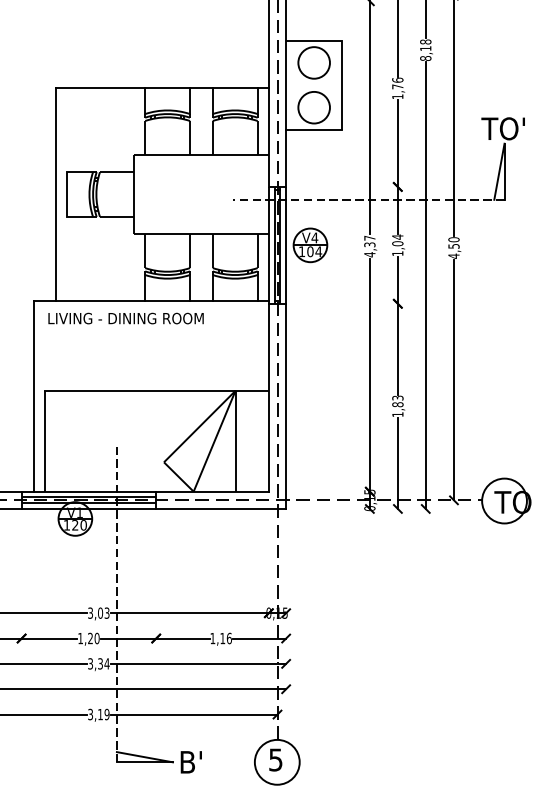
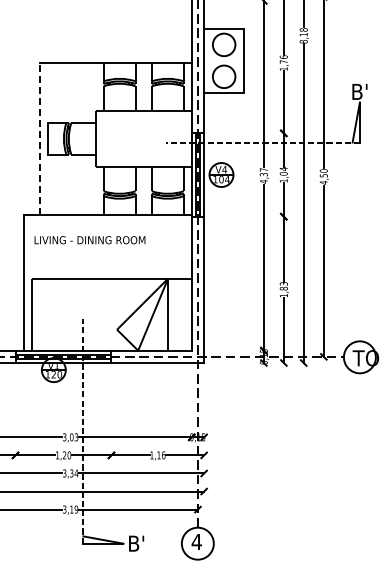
text: (502, 128) -> (358, 91), TO' -> B'
line: (55, 194) -> (39, 138), solid -> dashed
text: (125, 318) -> (89, 240), moved
text: (275, 760) -> (196, 542), 5 -> 4

